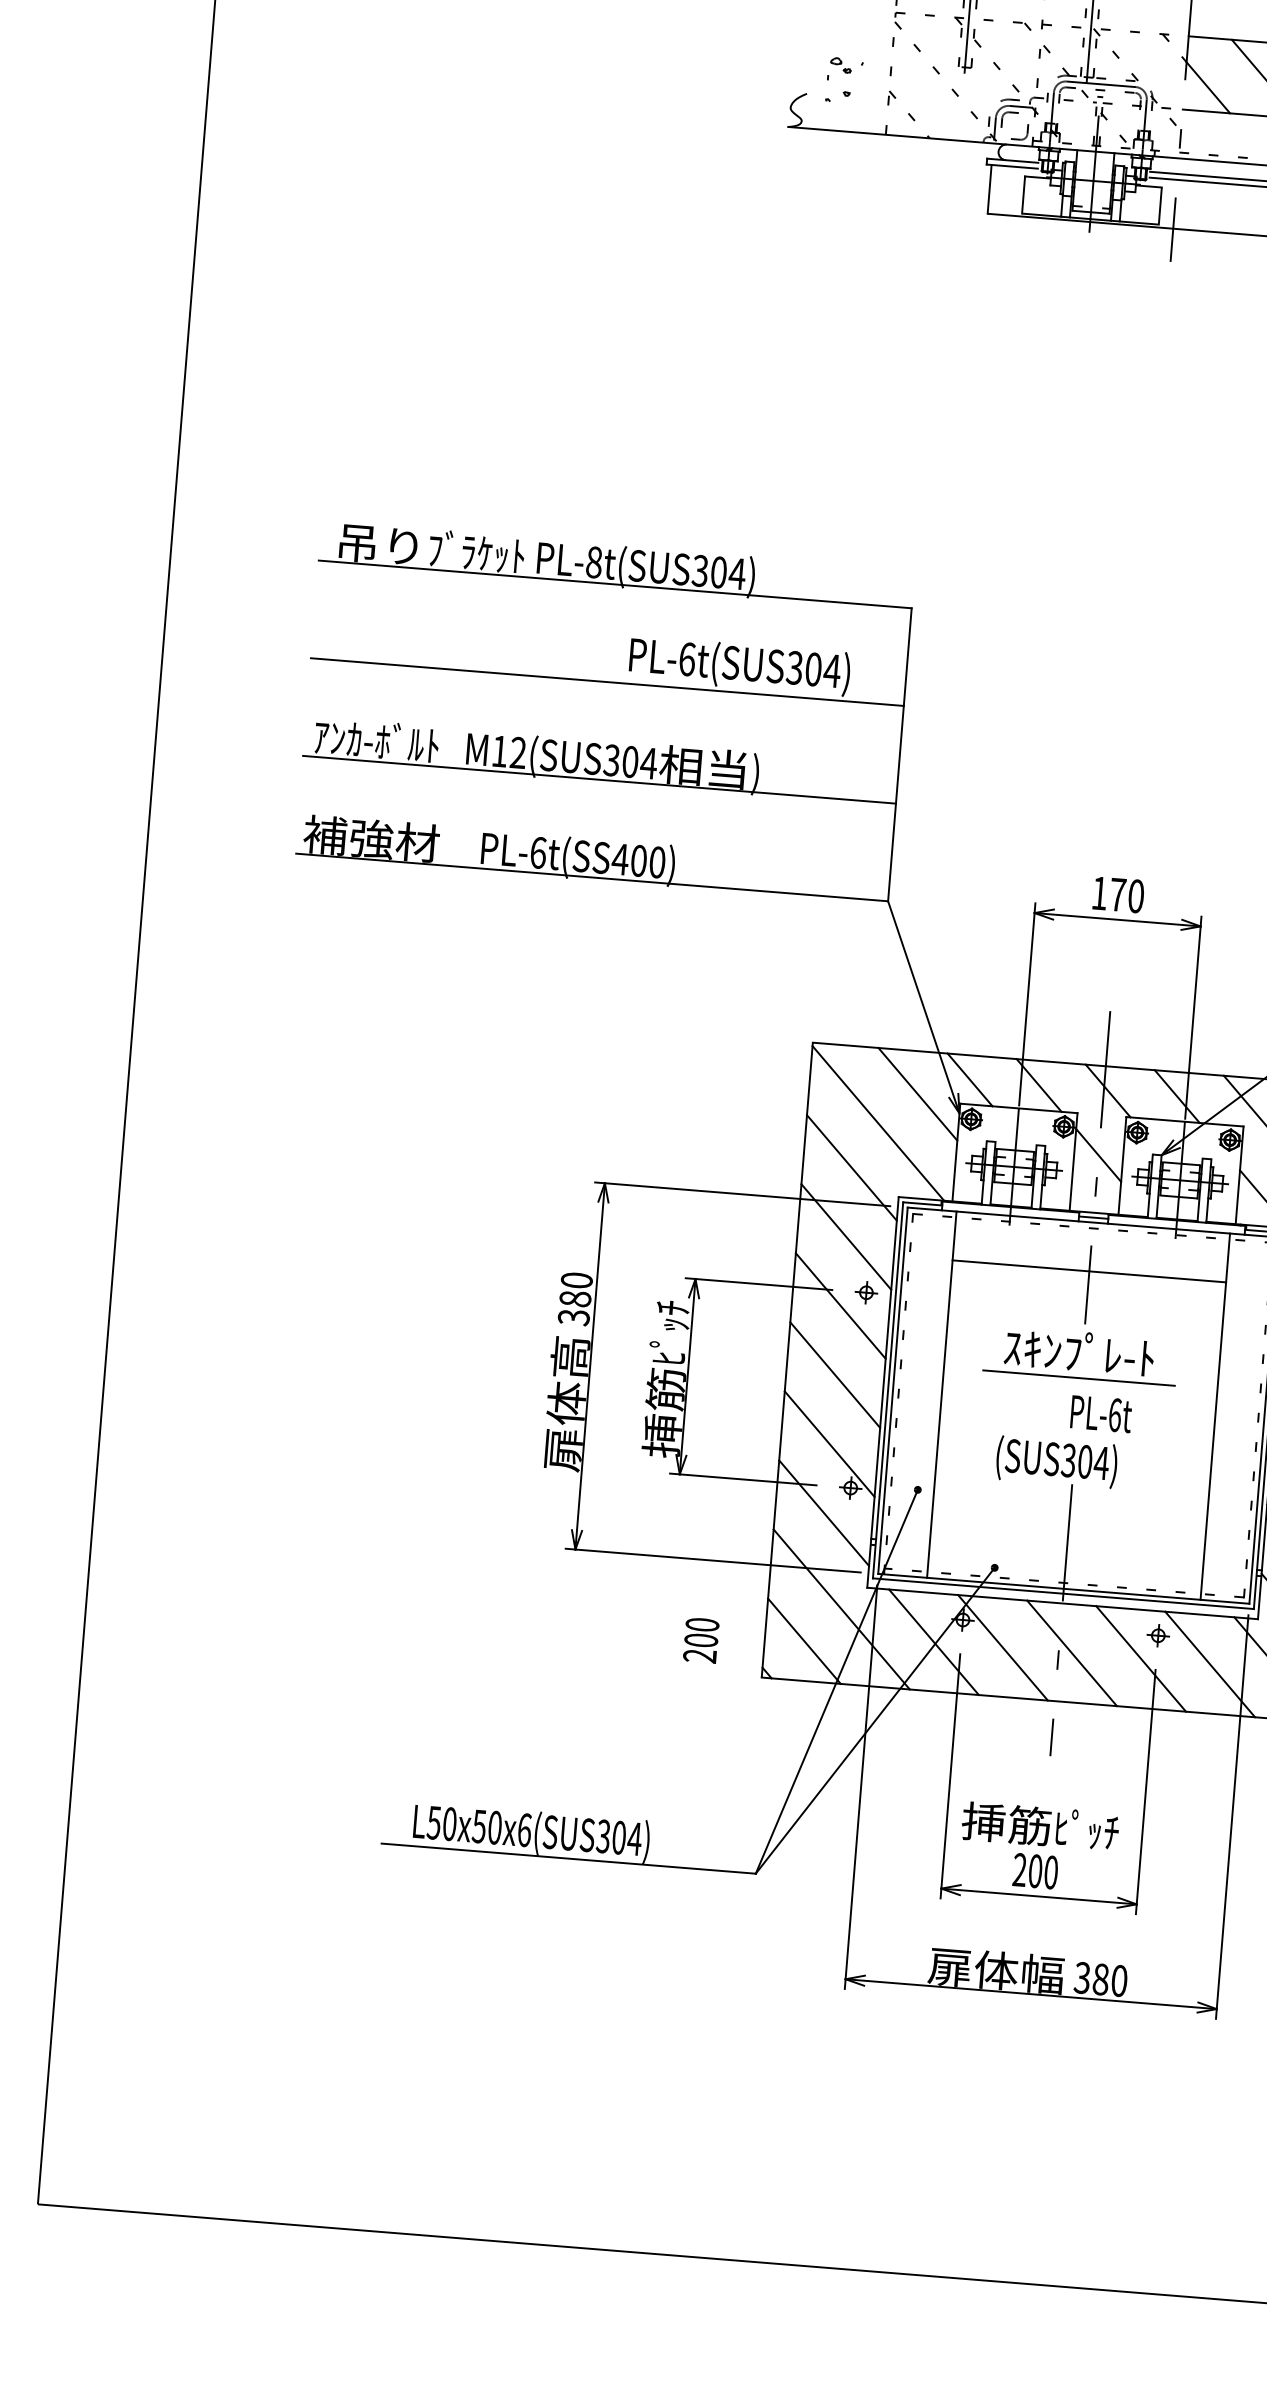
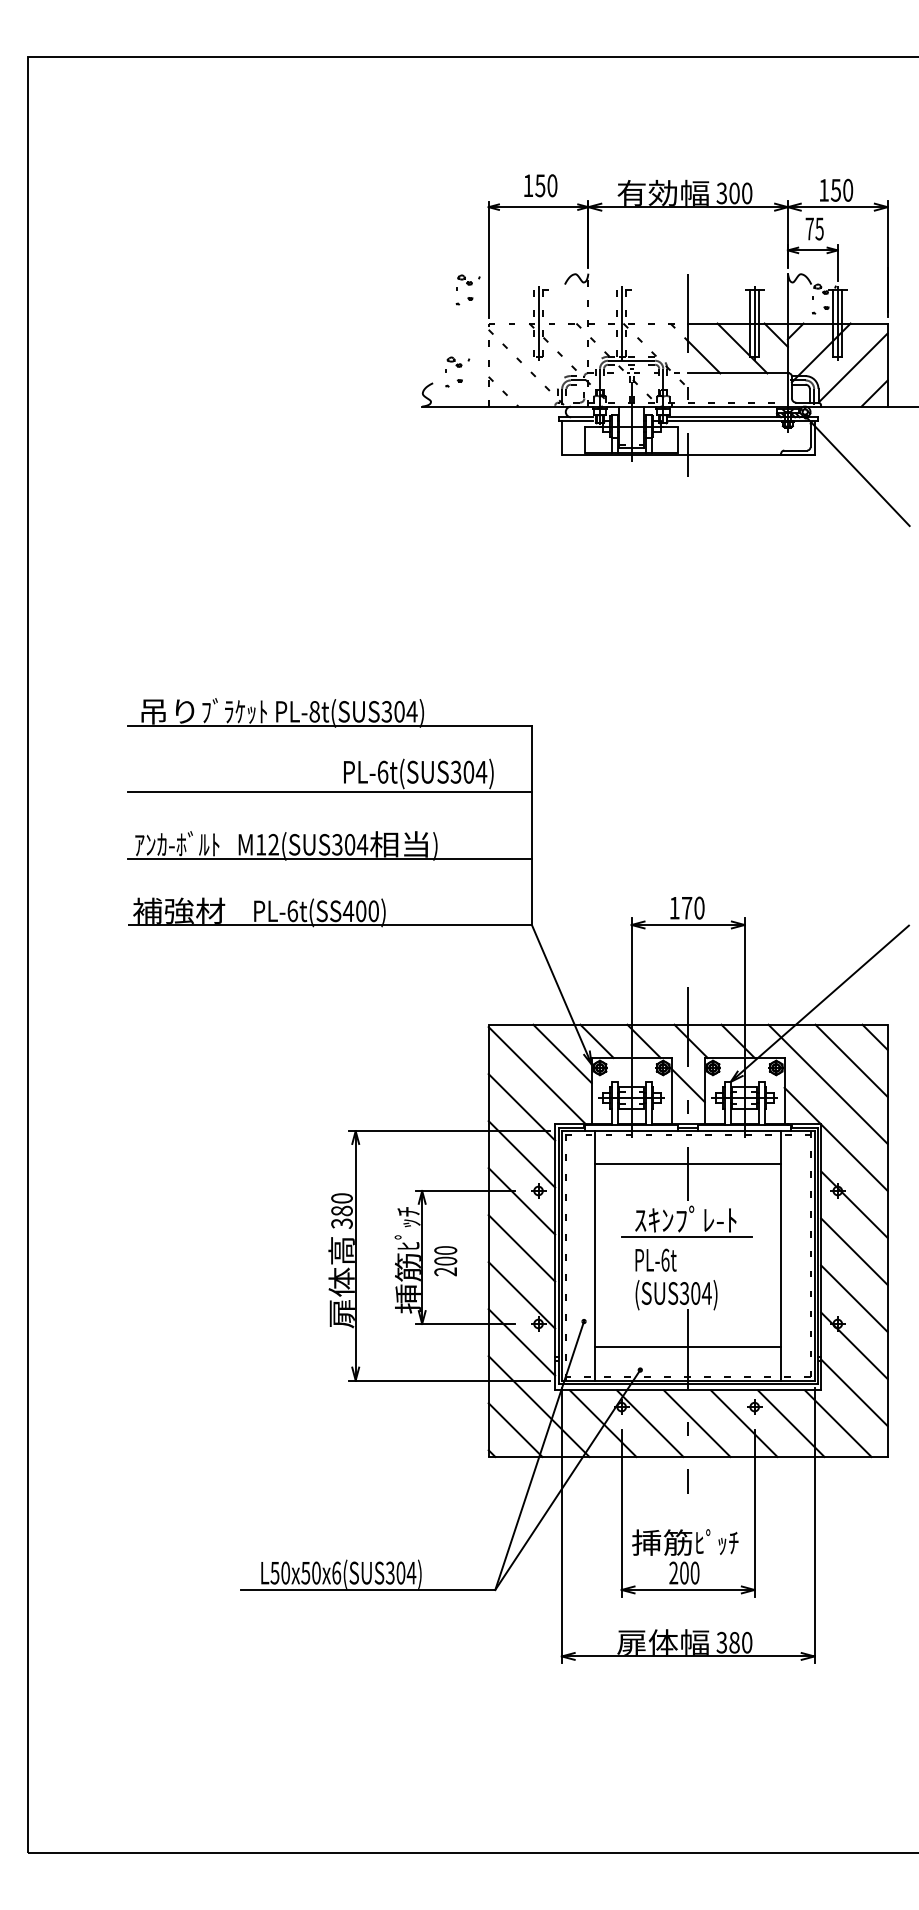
text: (1100, 1412) -> (655, 1259), moved
line: (1068, 1540) -> (688, 1347), added
text: (700, 1640) -> (445, 1261), moved

